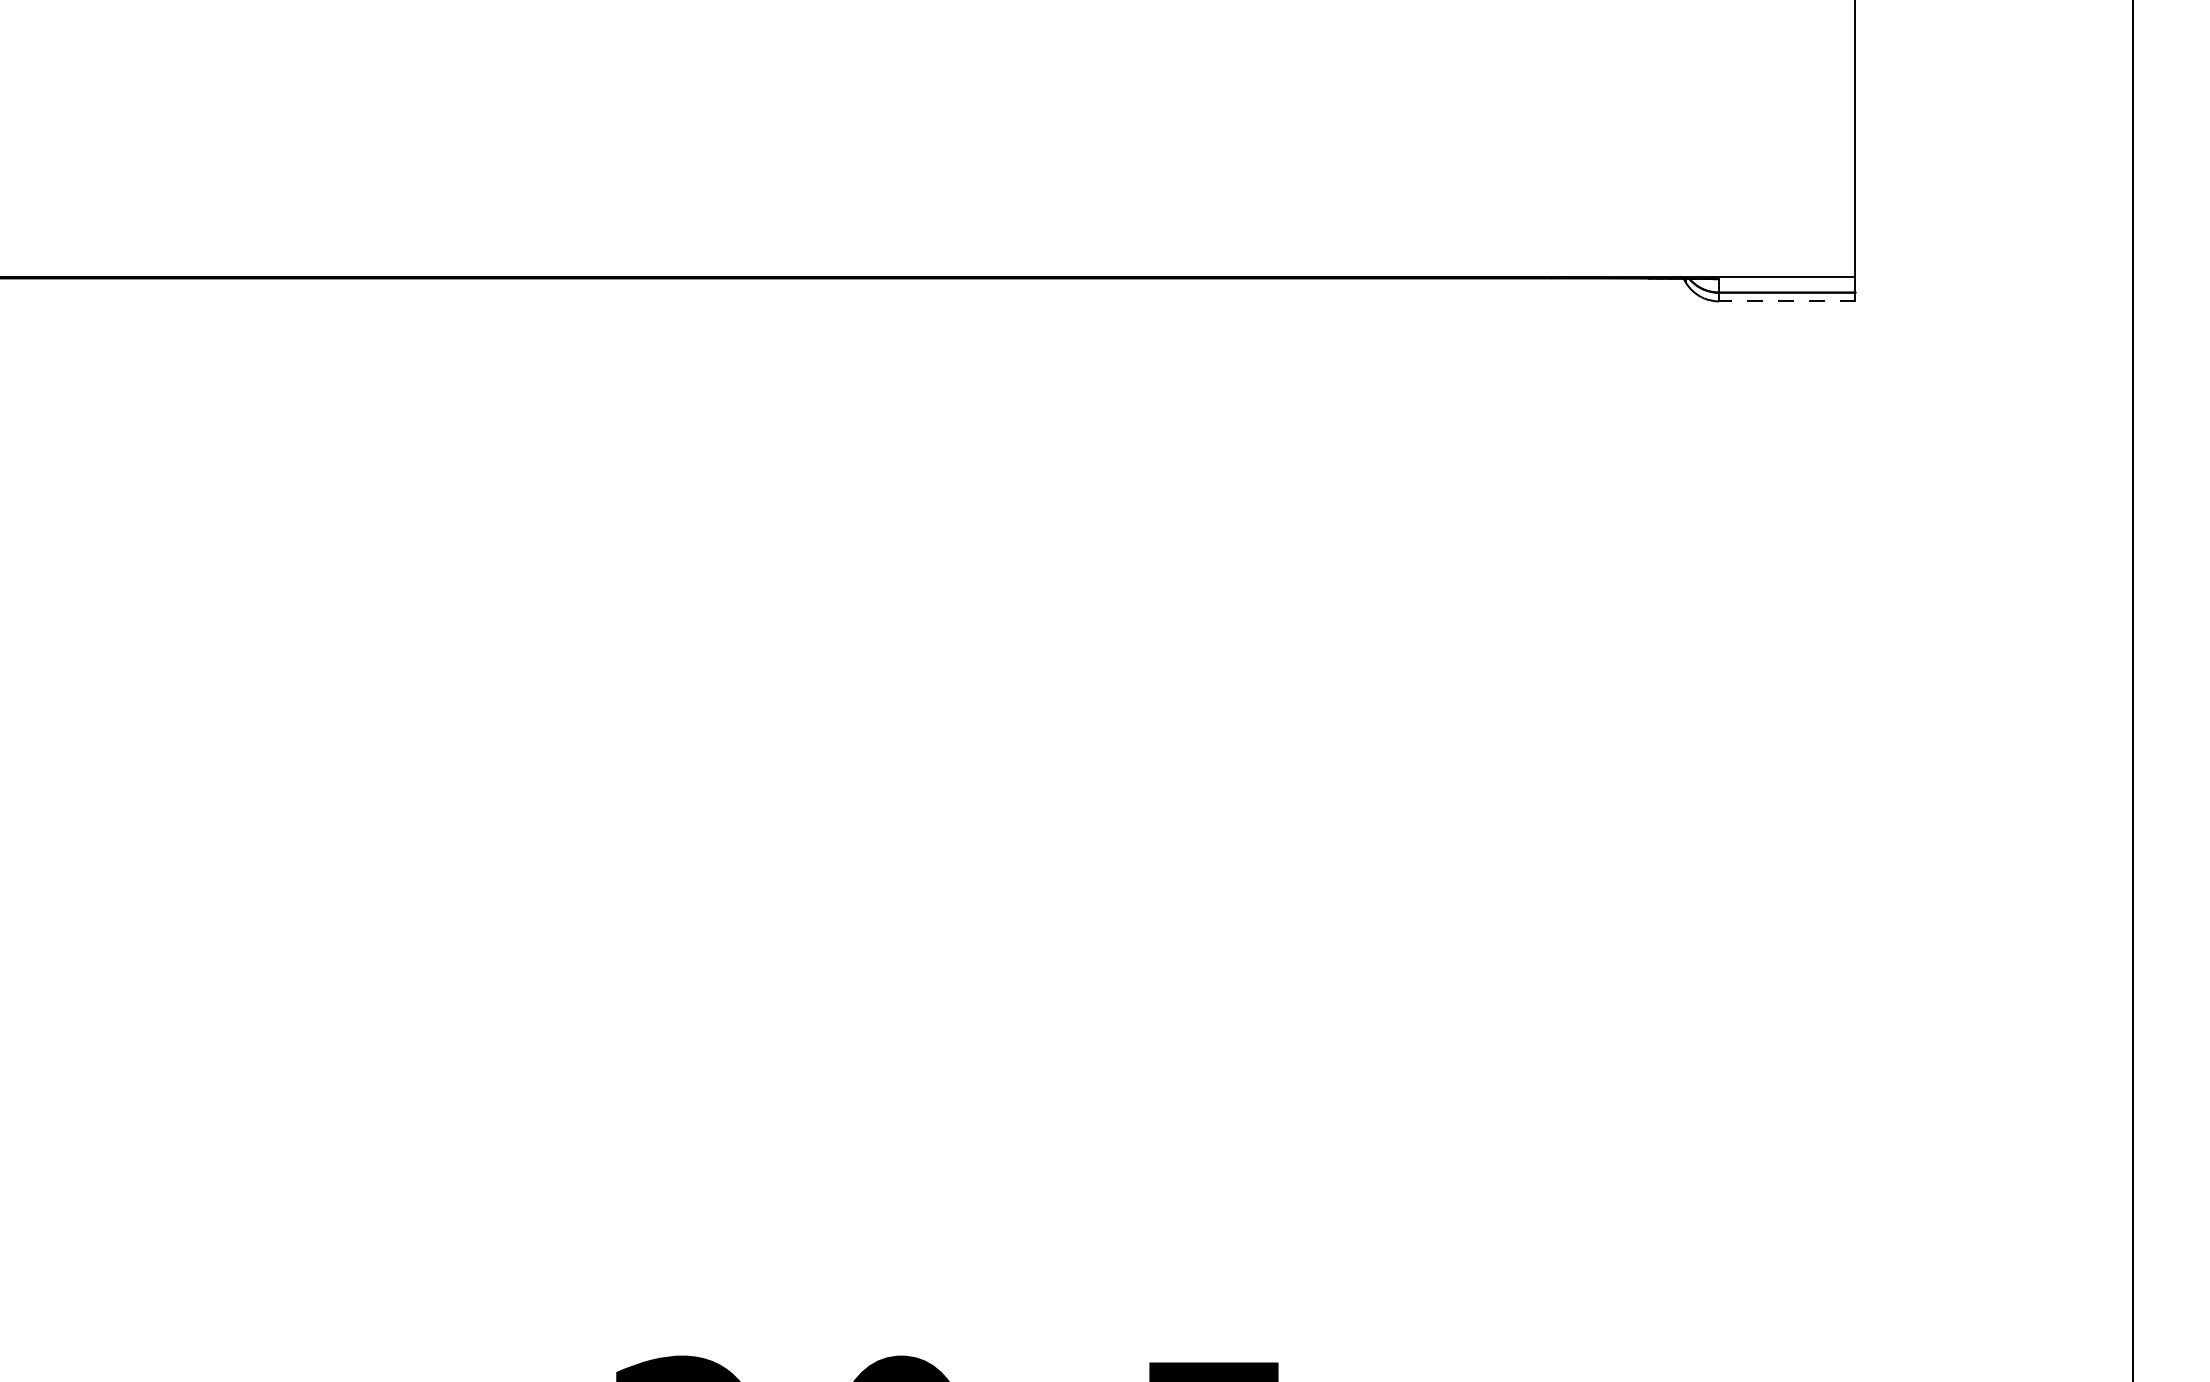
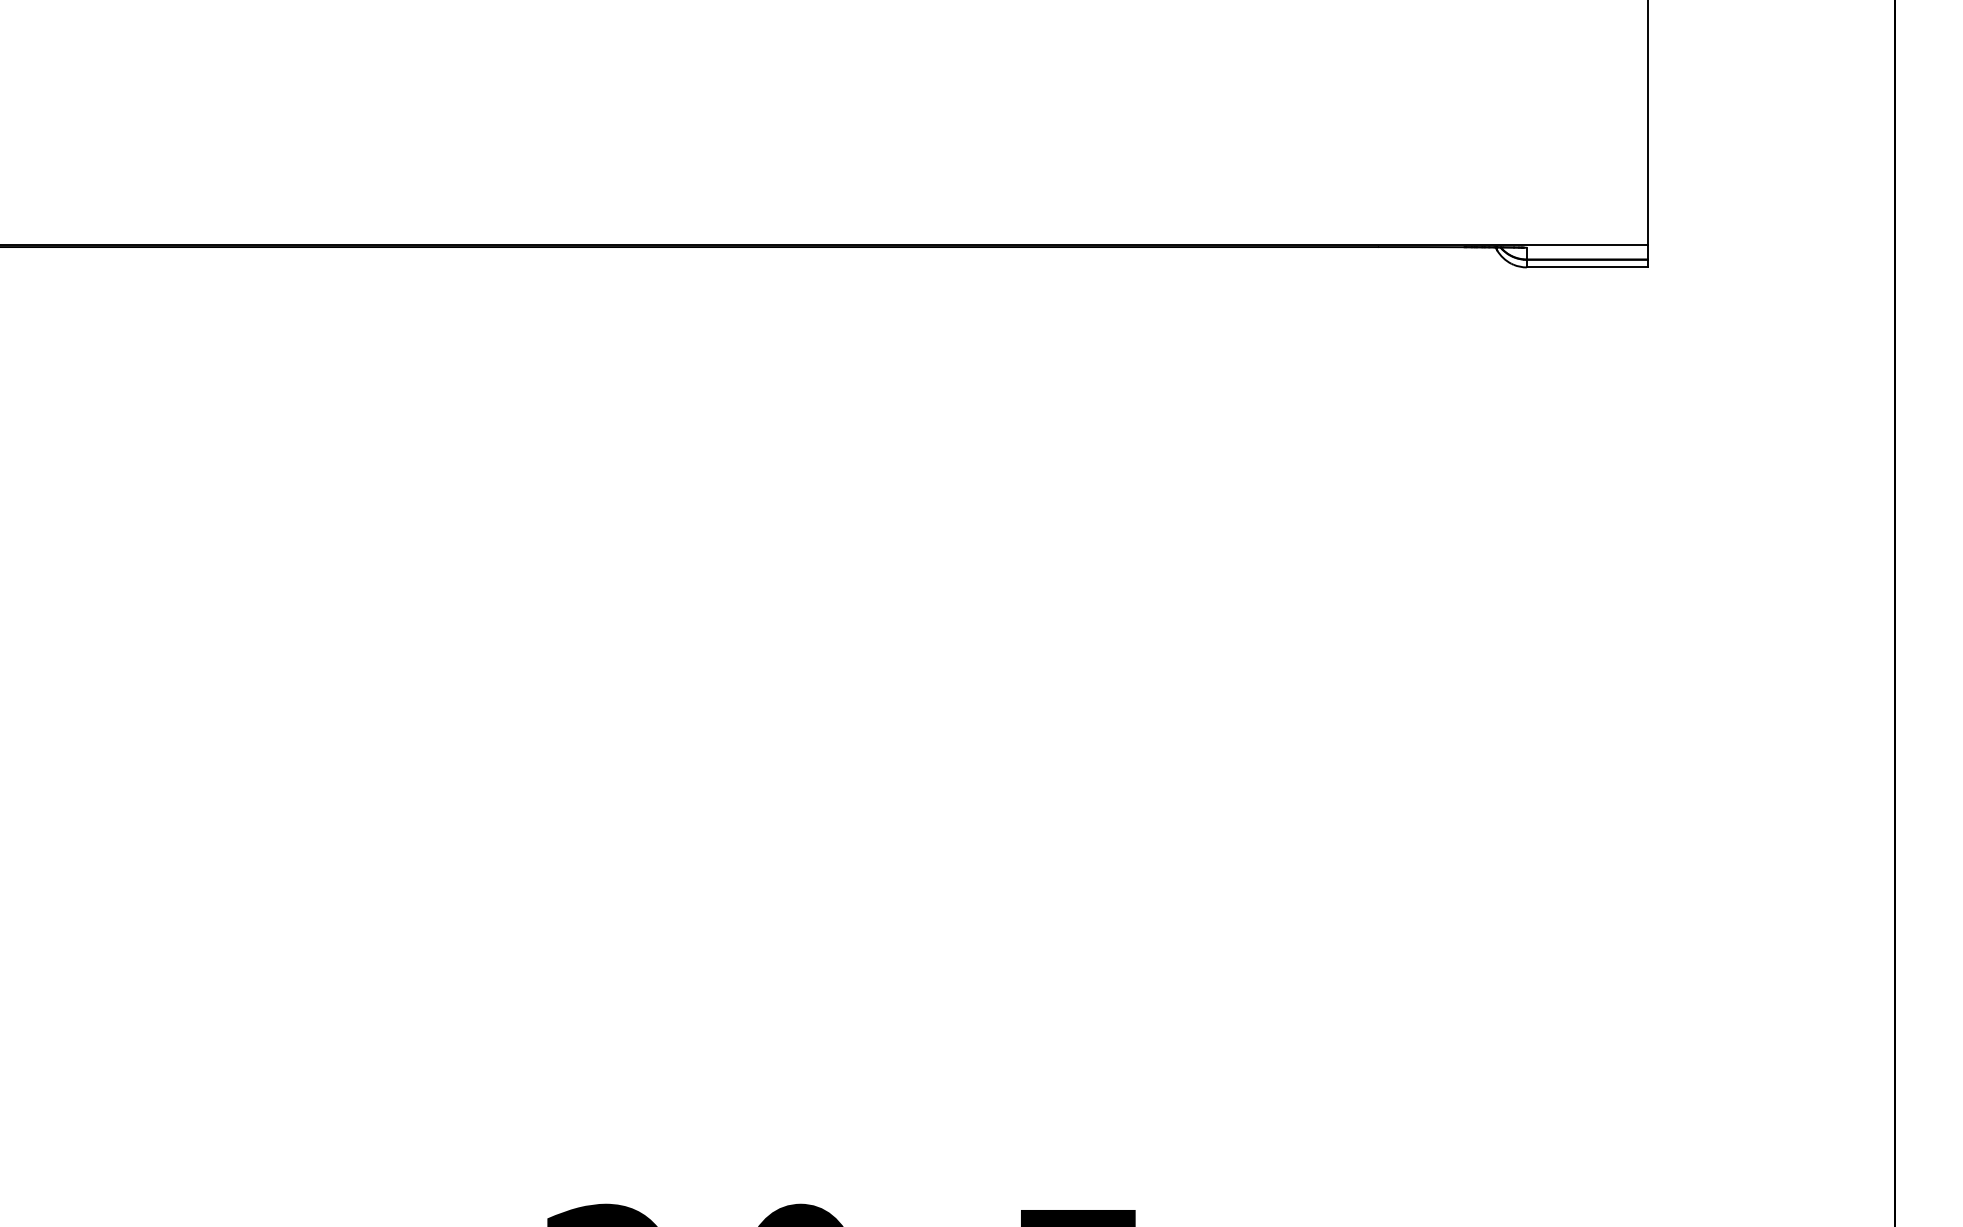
line: (1786, 301) -> (1586, 267), dashed -> solid

